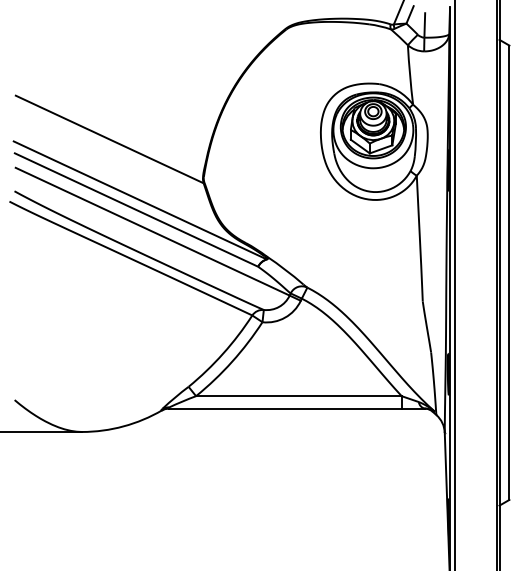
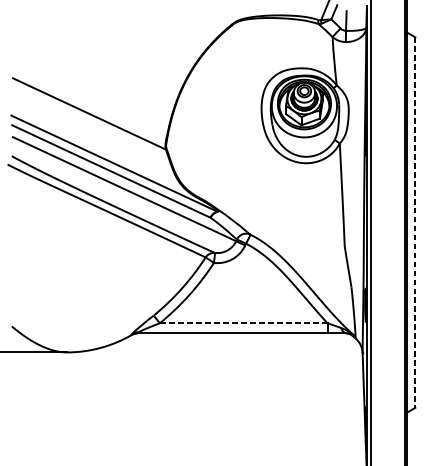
line: (509, 273) -> (415, 223), solid -> dashed
line: (298, 396) -> (243, 323), solid -> dashed

